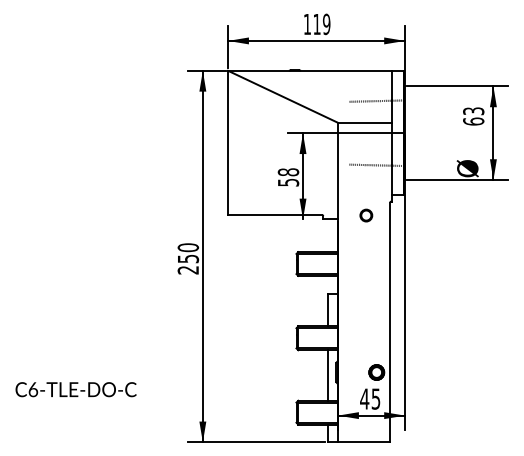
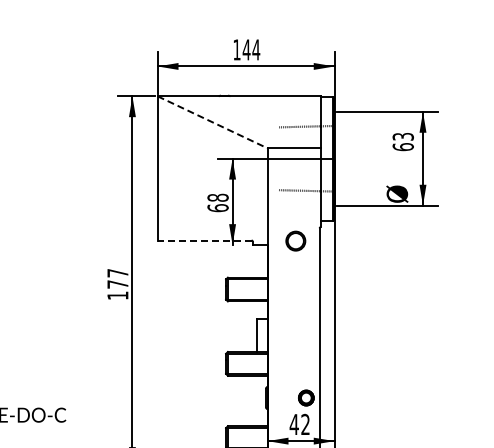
text: (321, 24) -> (251, 50), 119 -> 144
line: (283, 96) -> (213, 122), solid -> dashed
text: (288, 182) -> (218, 208), 58 -> 68
line: (275, 214) -> (205, 240), solid -> dashed
part: (366, 215) -> (296, 241), size x1.6
text: (188, 258) -> (118, 284), 250 -> 177
line: (327, 375) -> (257, 401), removed
text: (375, 398) -> (305, 424), 45 -> 42

